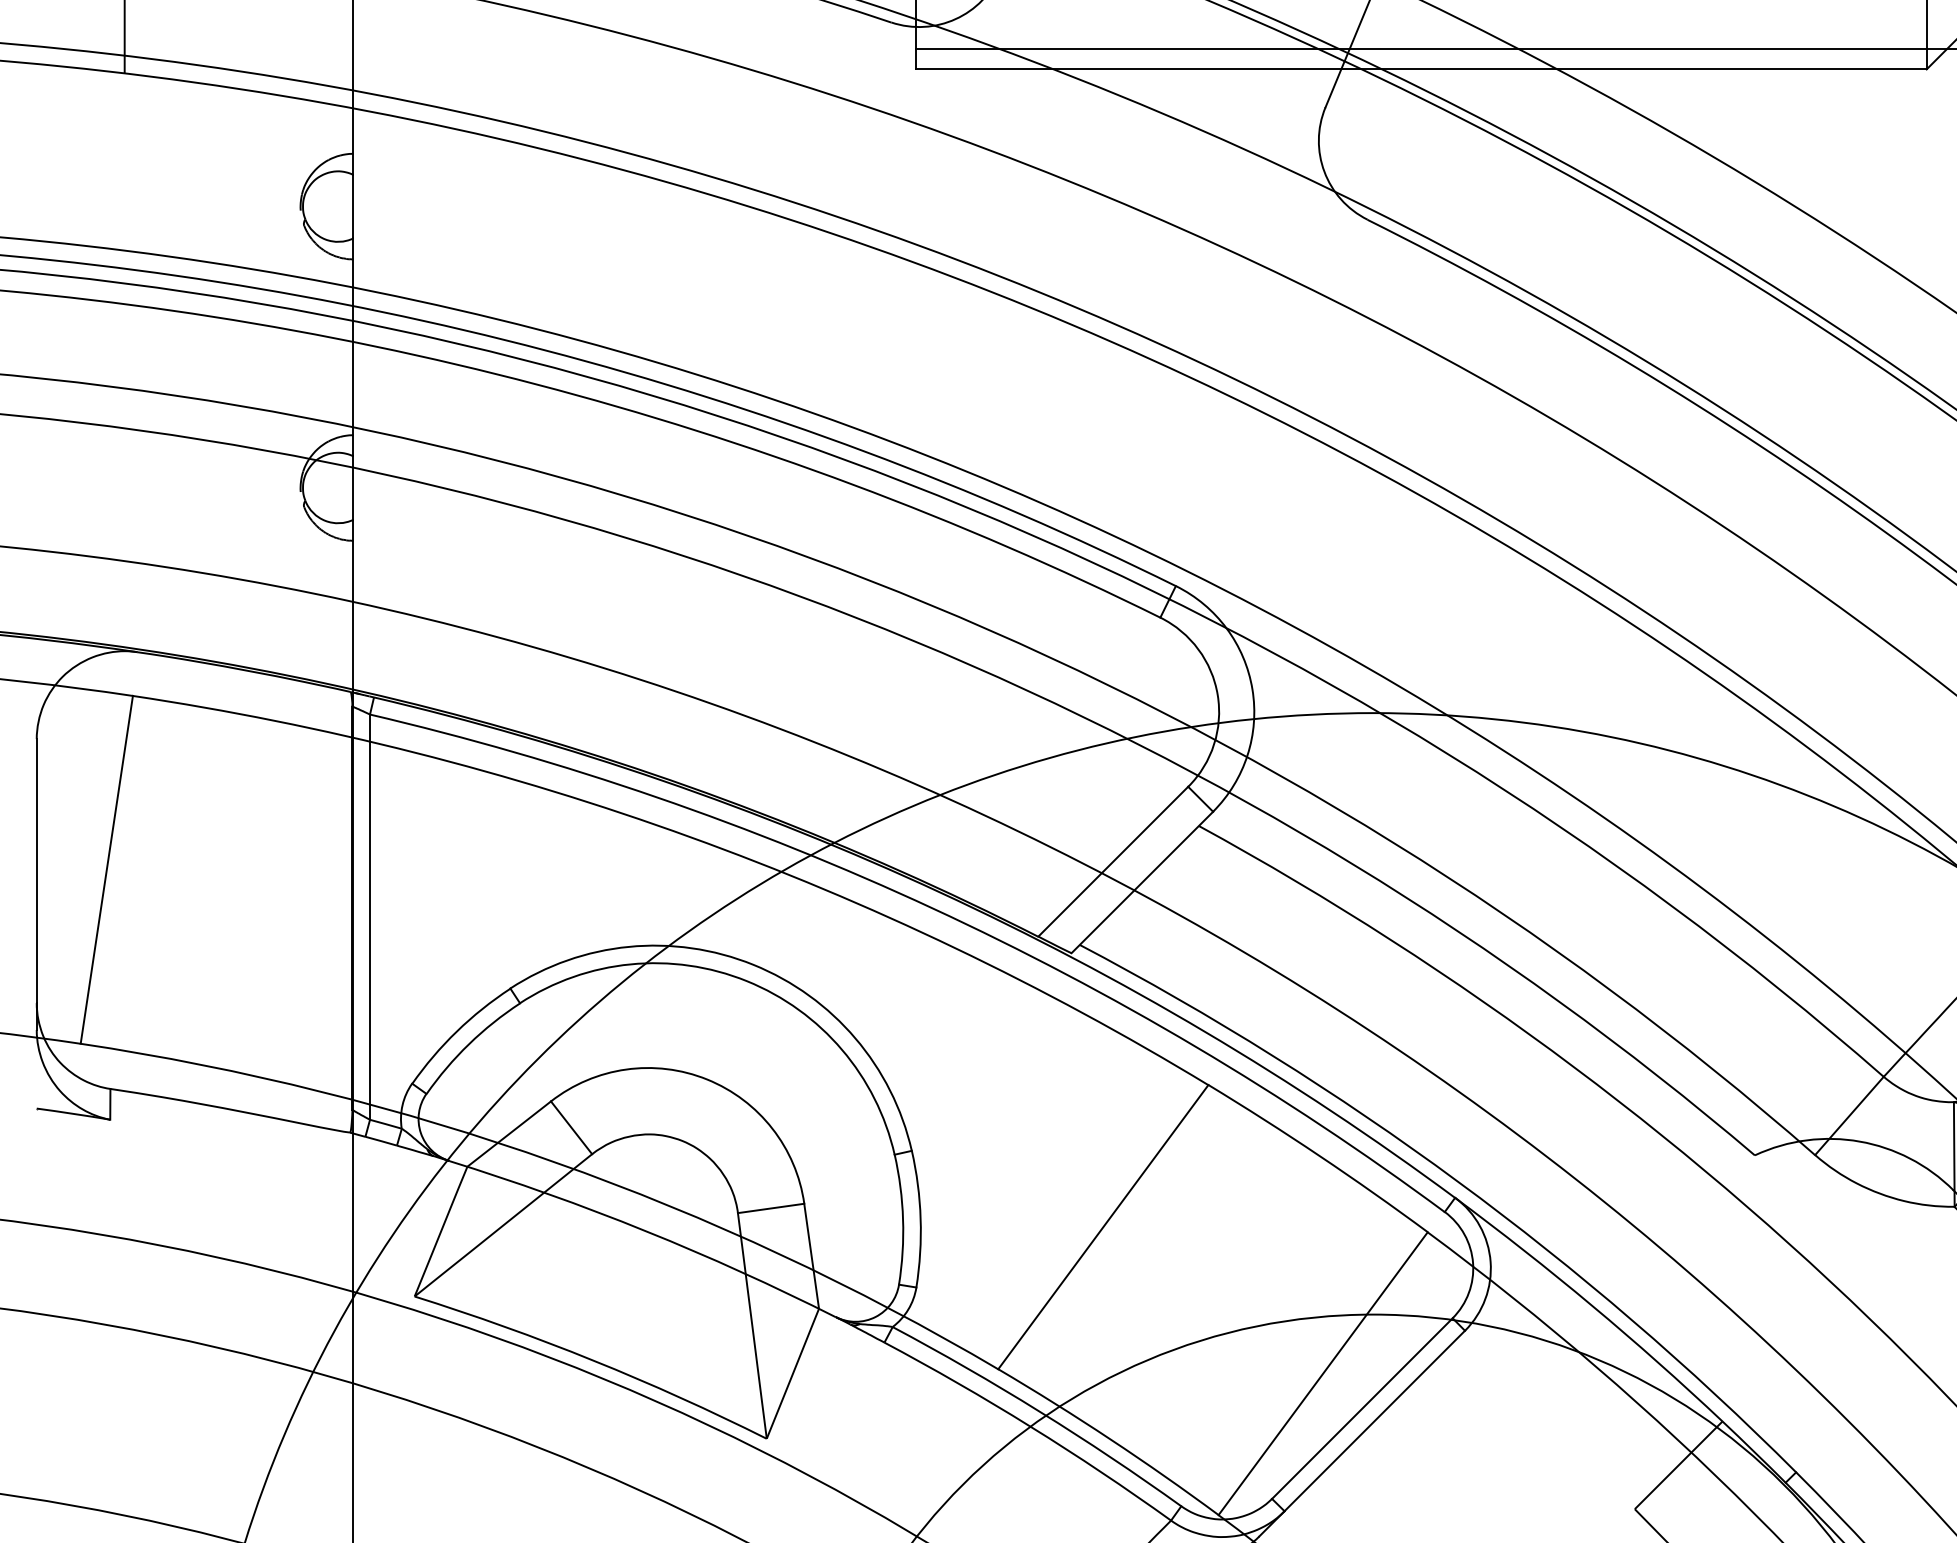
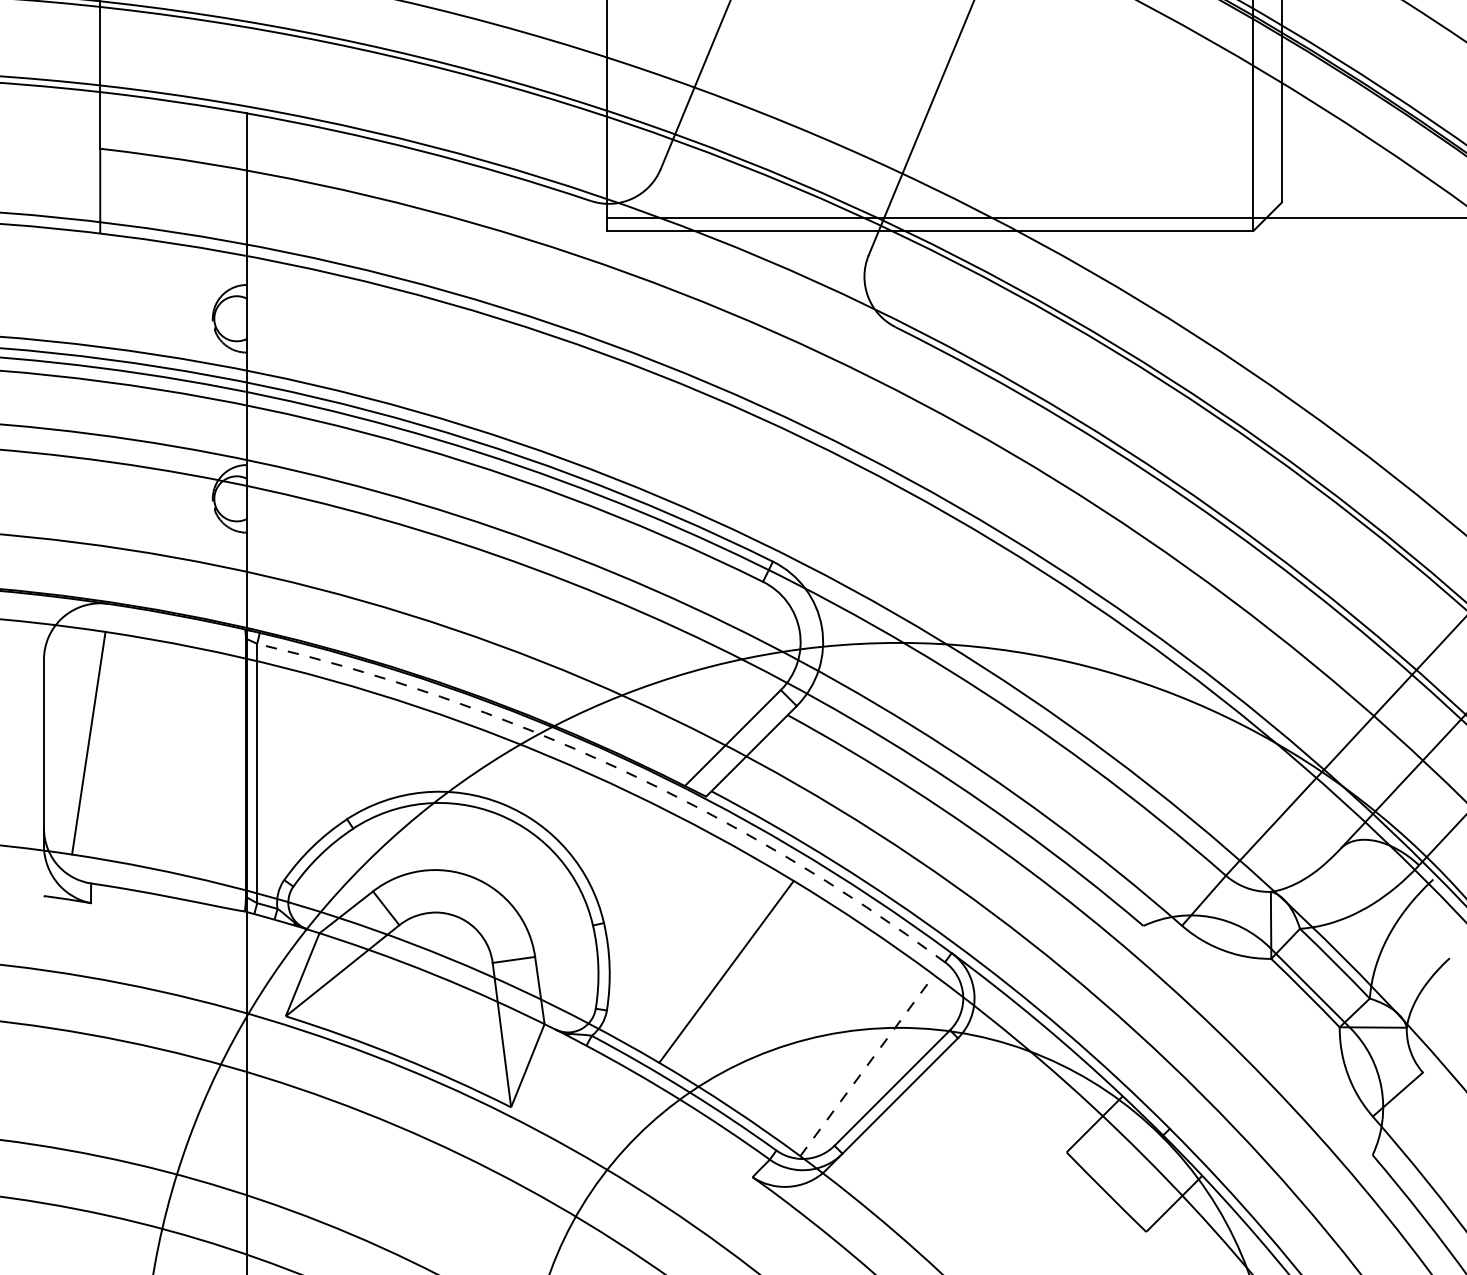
arc: (932, 907) -> (617, 767), solid -> dashed
line: (1323, 1373) -> (867, 1065), solid -> dashed

